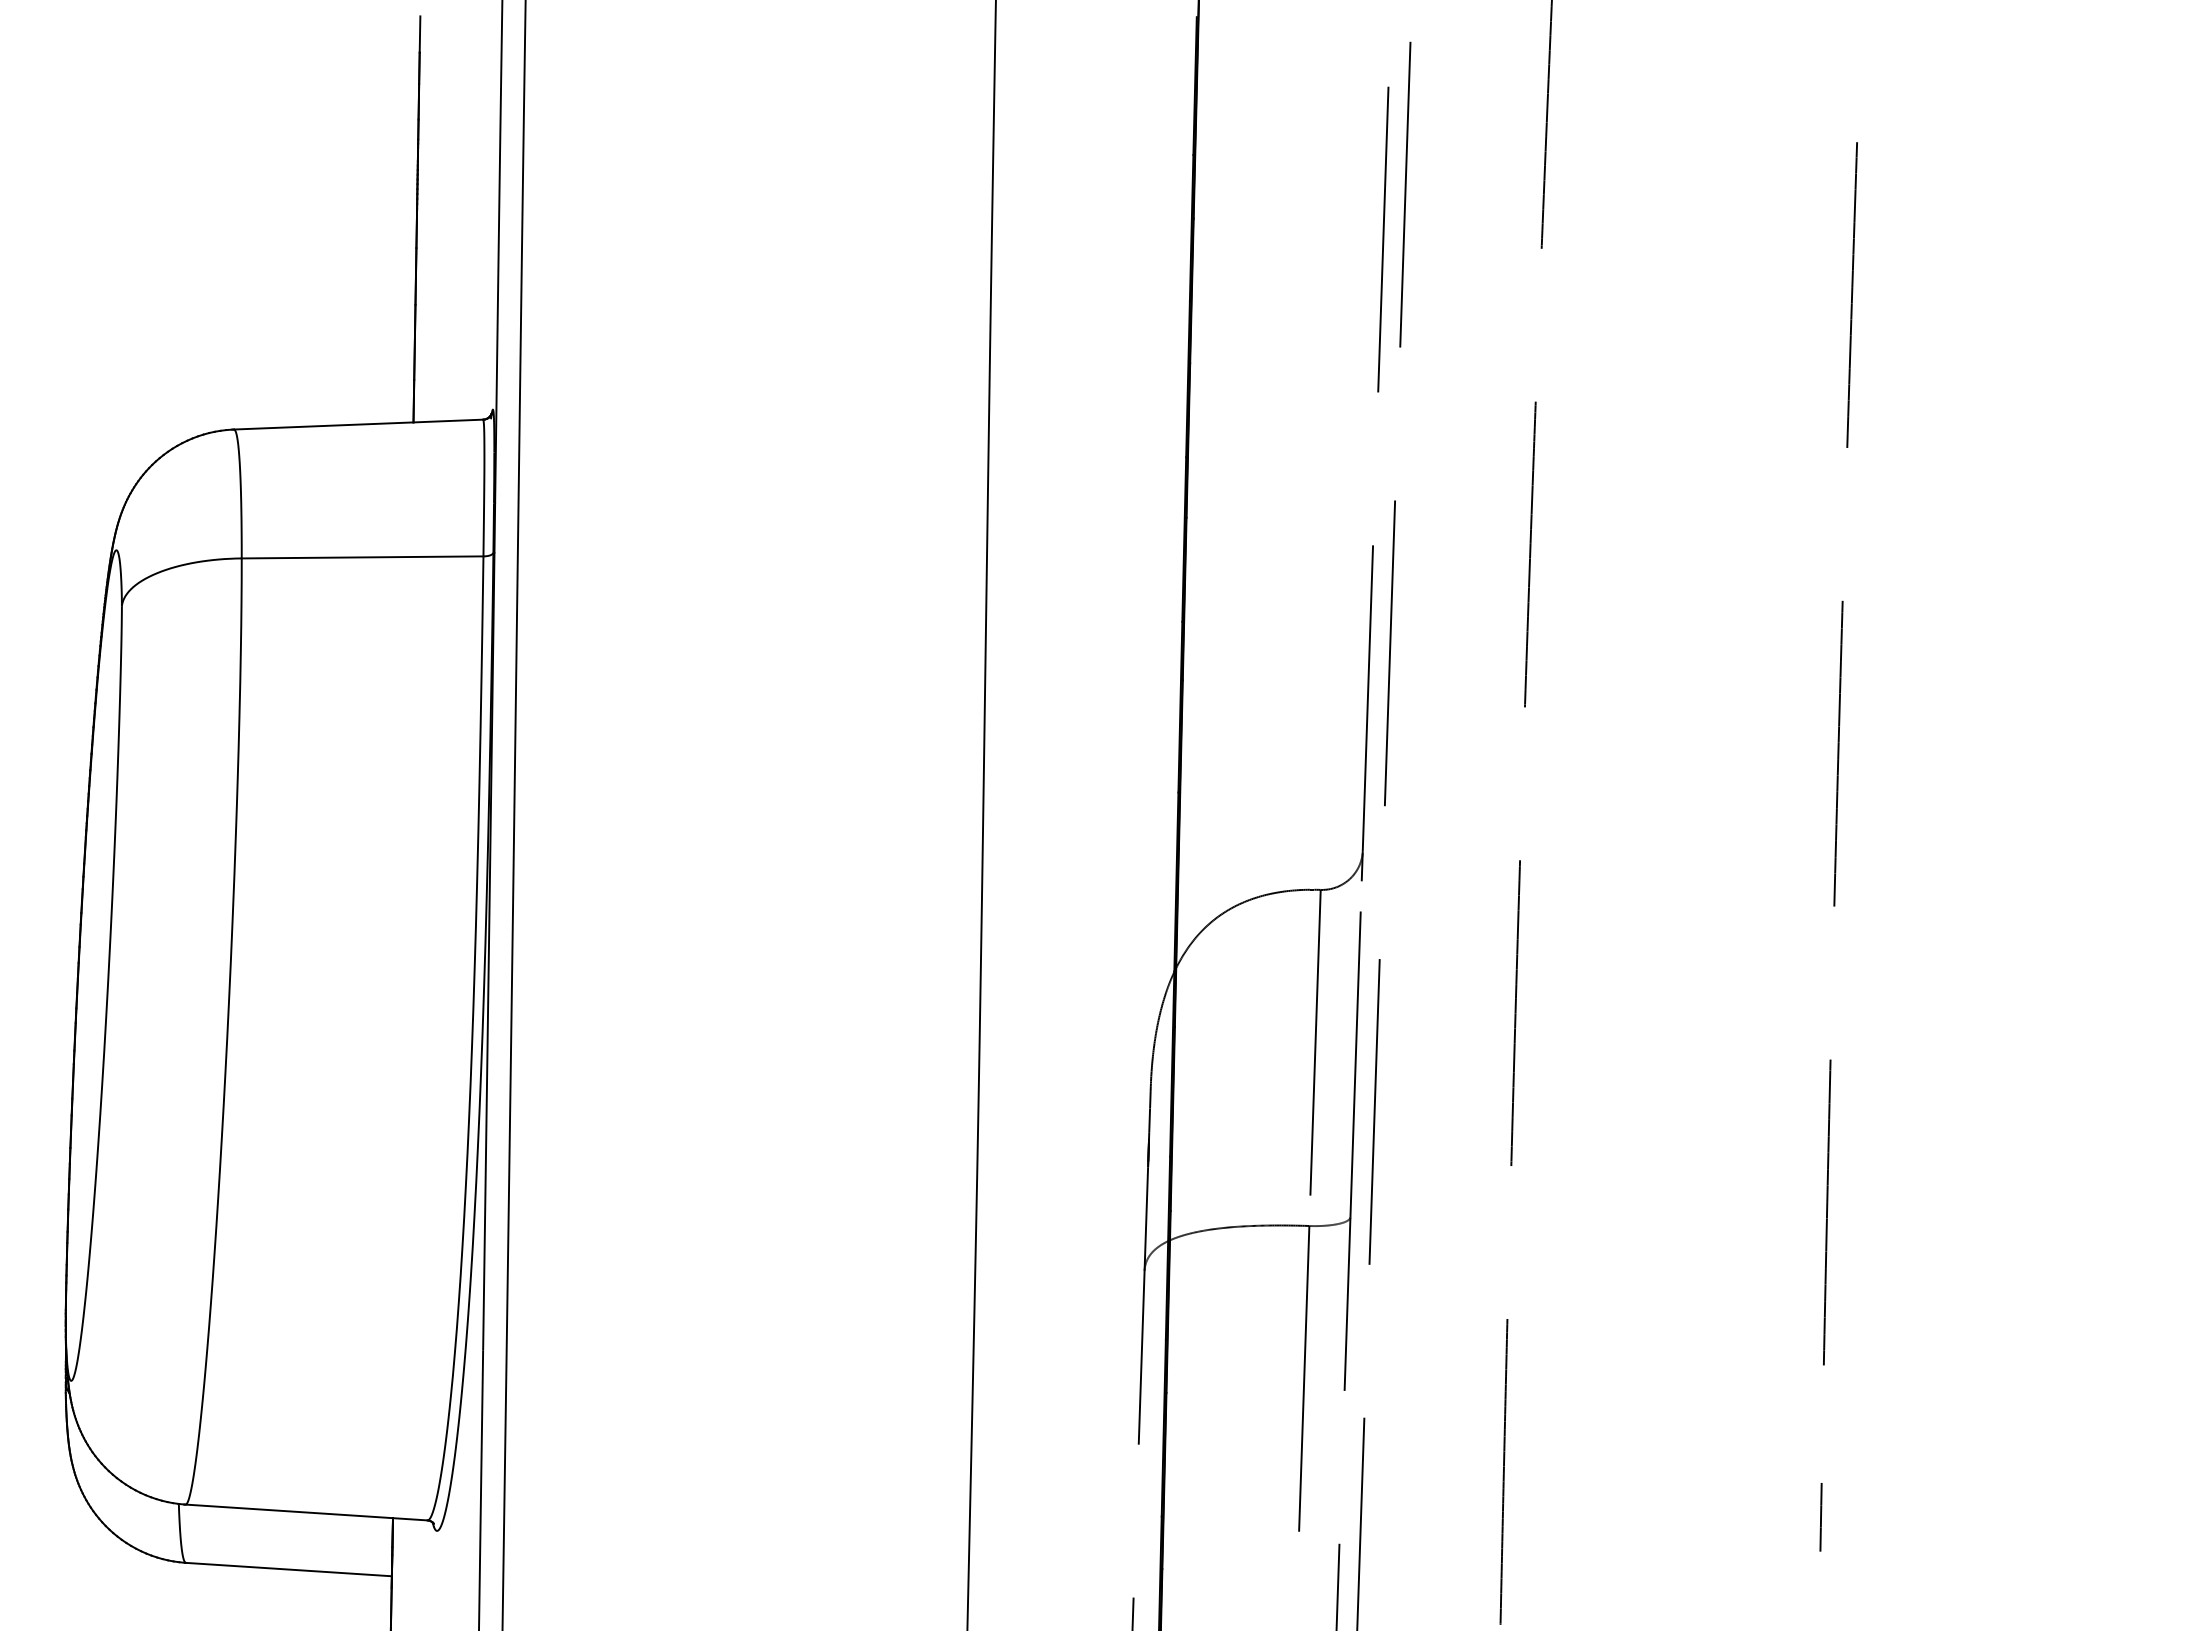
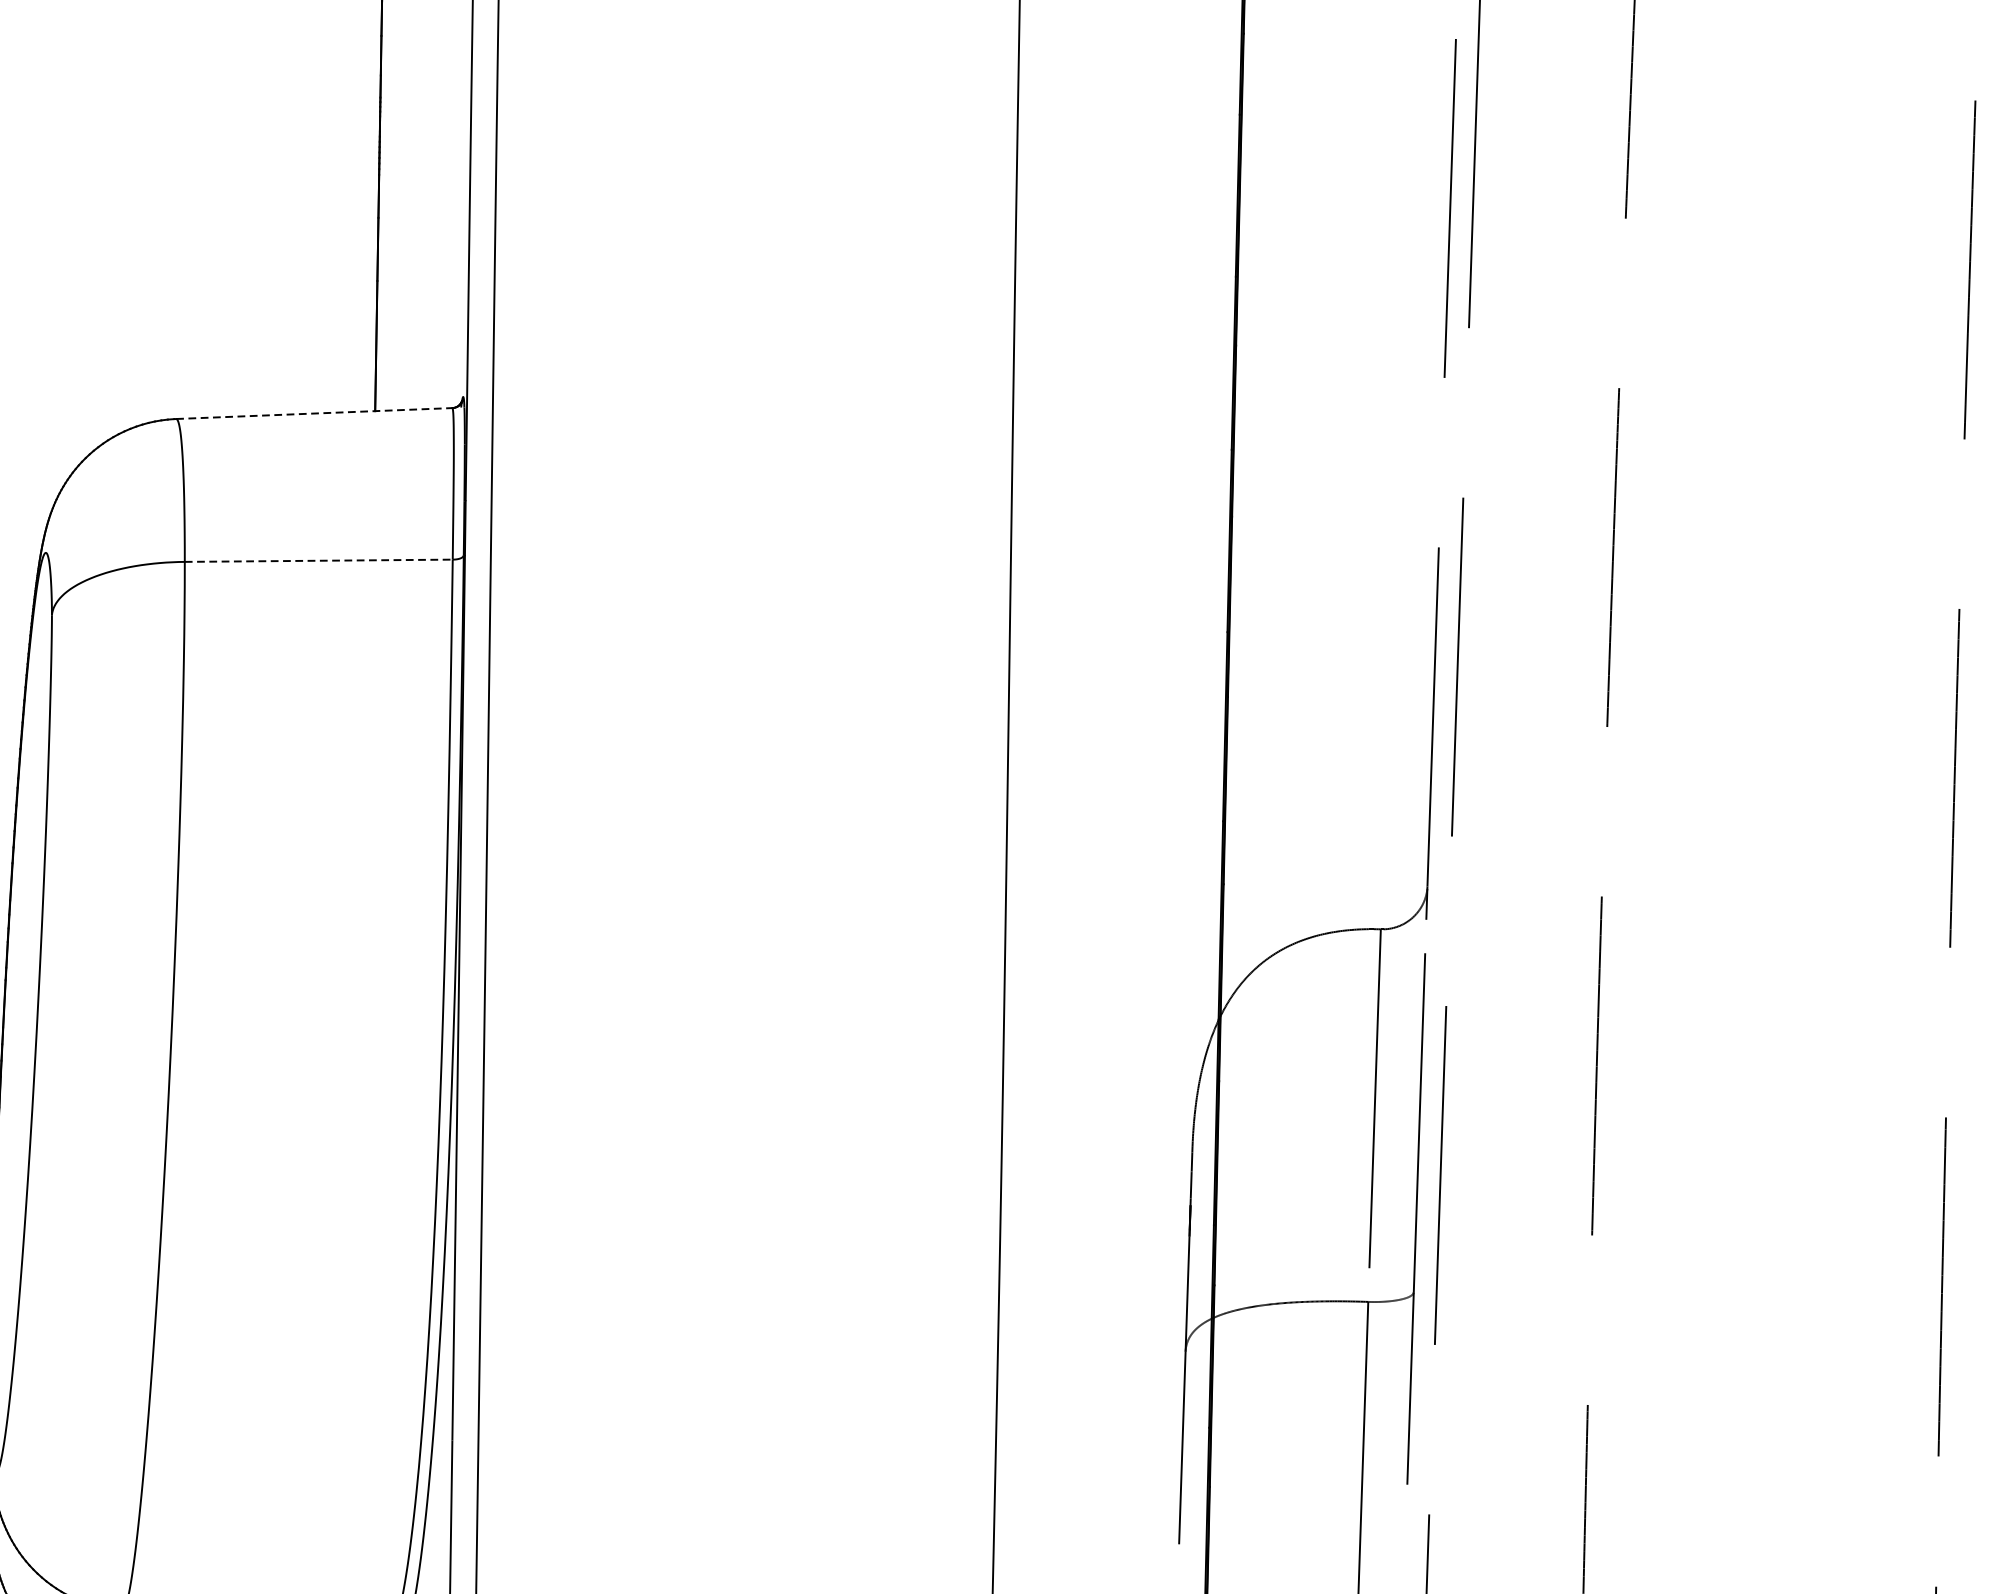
line: (358, 424) -> (314, 413), solid -> dashed
line: (362, 557) -> (318, 560), solid -> dashed

